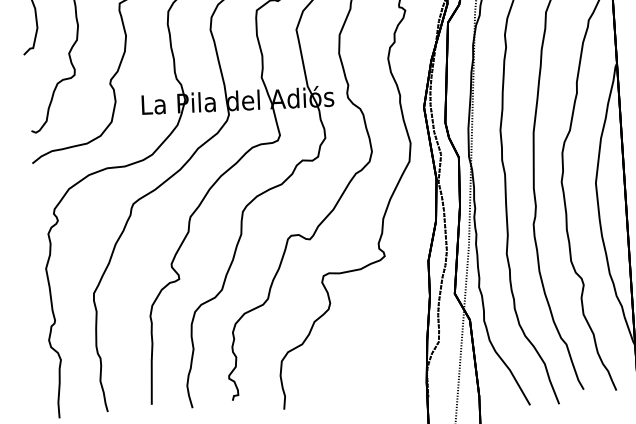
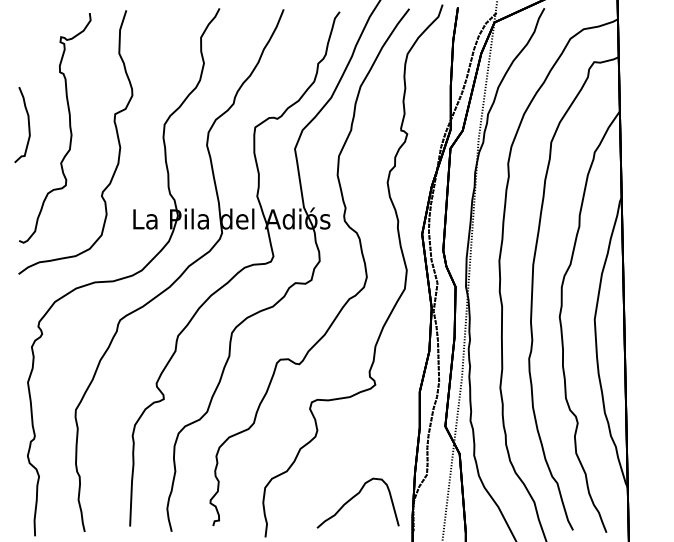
curve: (368, 367) -> (353, 498), added

